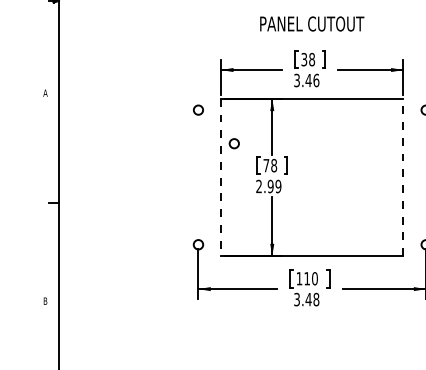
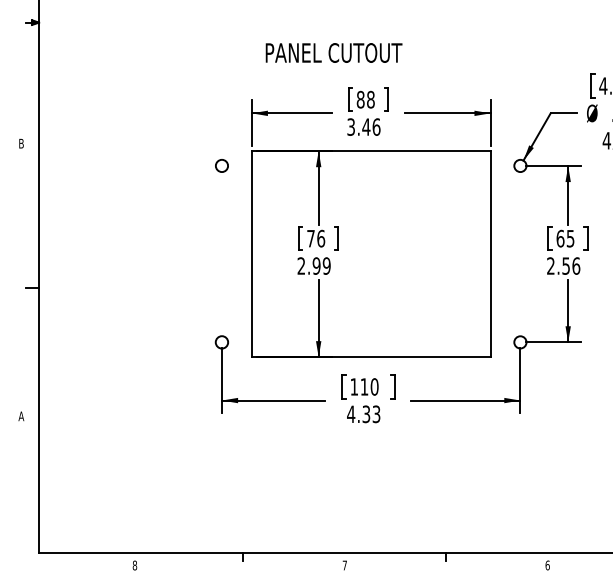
text: (311, 23) -> (333, 52), moved
text: (304, 59) -> (360, 99), 38 -> 88
text: (45, 93) -> (21, 143), A -> B
circle: (233, 143) -> (268, 209), removed
text: (274, 165) -> (321, 238), 78 -> 76
line: (403, 176) -> (490, 253), dashed -> solid
line: (221, 177) -> (251, 254), dashed -> solid
text: (306, 299) -> (363, 414), 3.48 -> 4.33
text: (45, 301) -> (21, 416), B -> A

